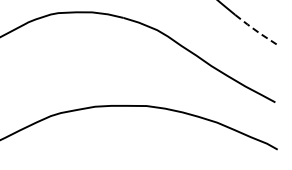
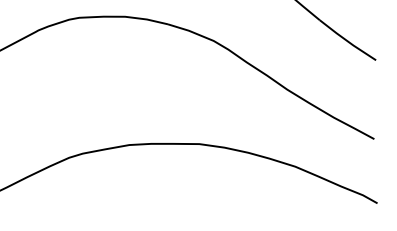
line: (255, 30) -> (347, 41), dashed -> solid

